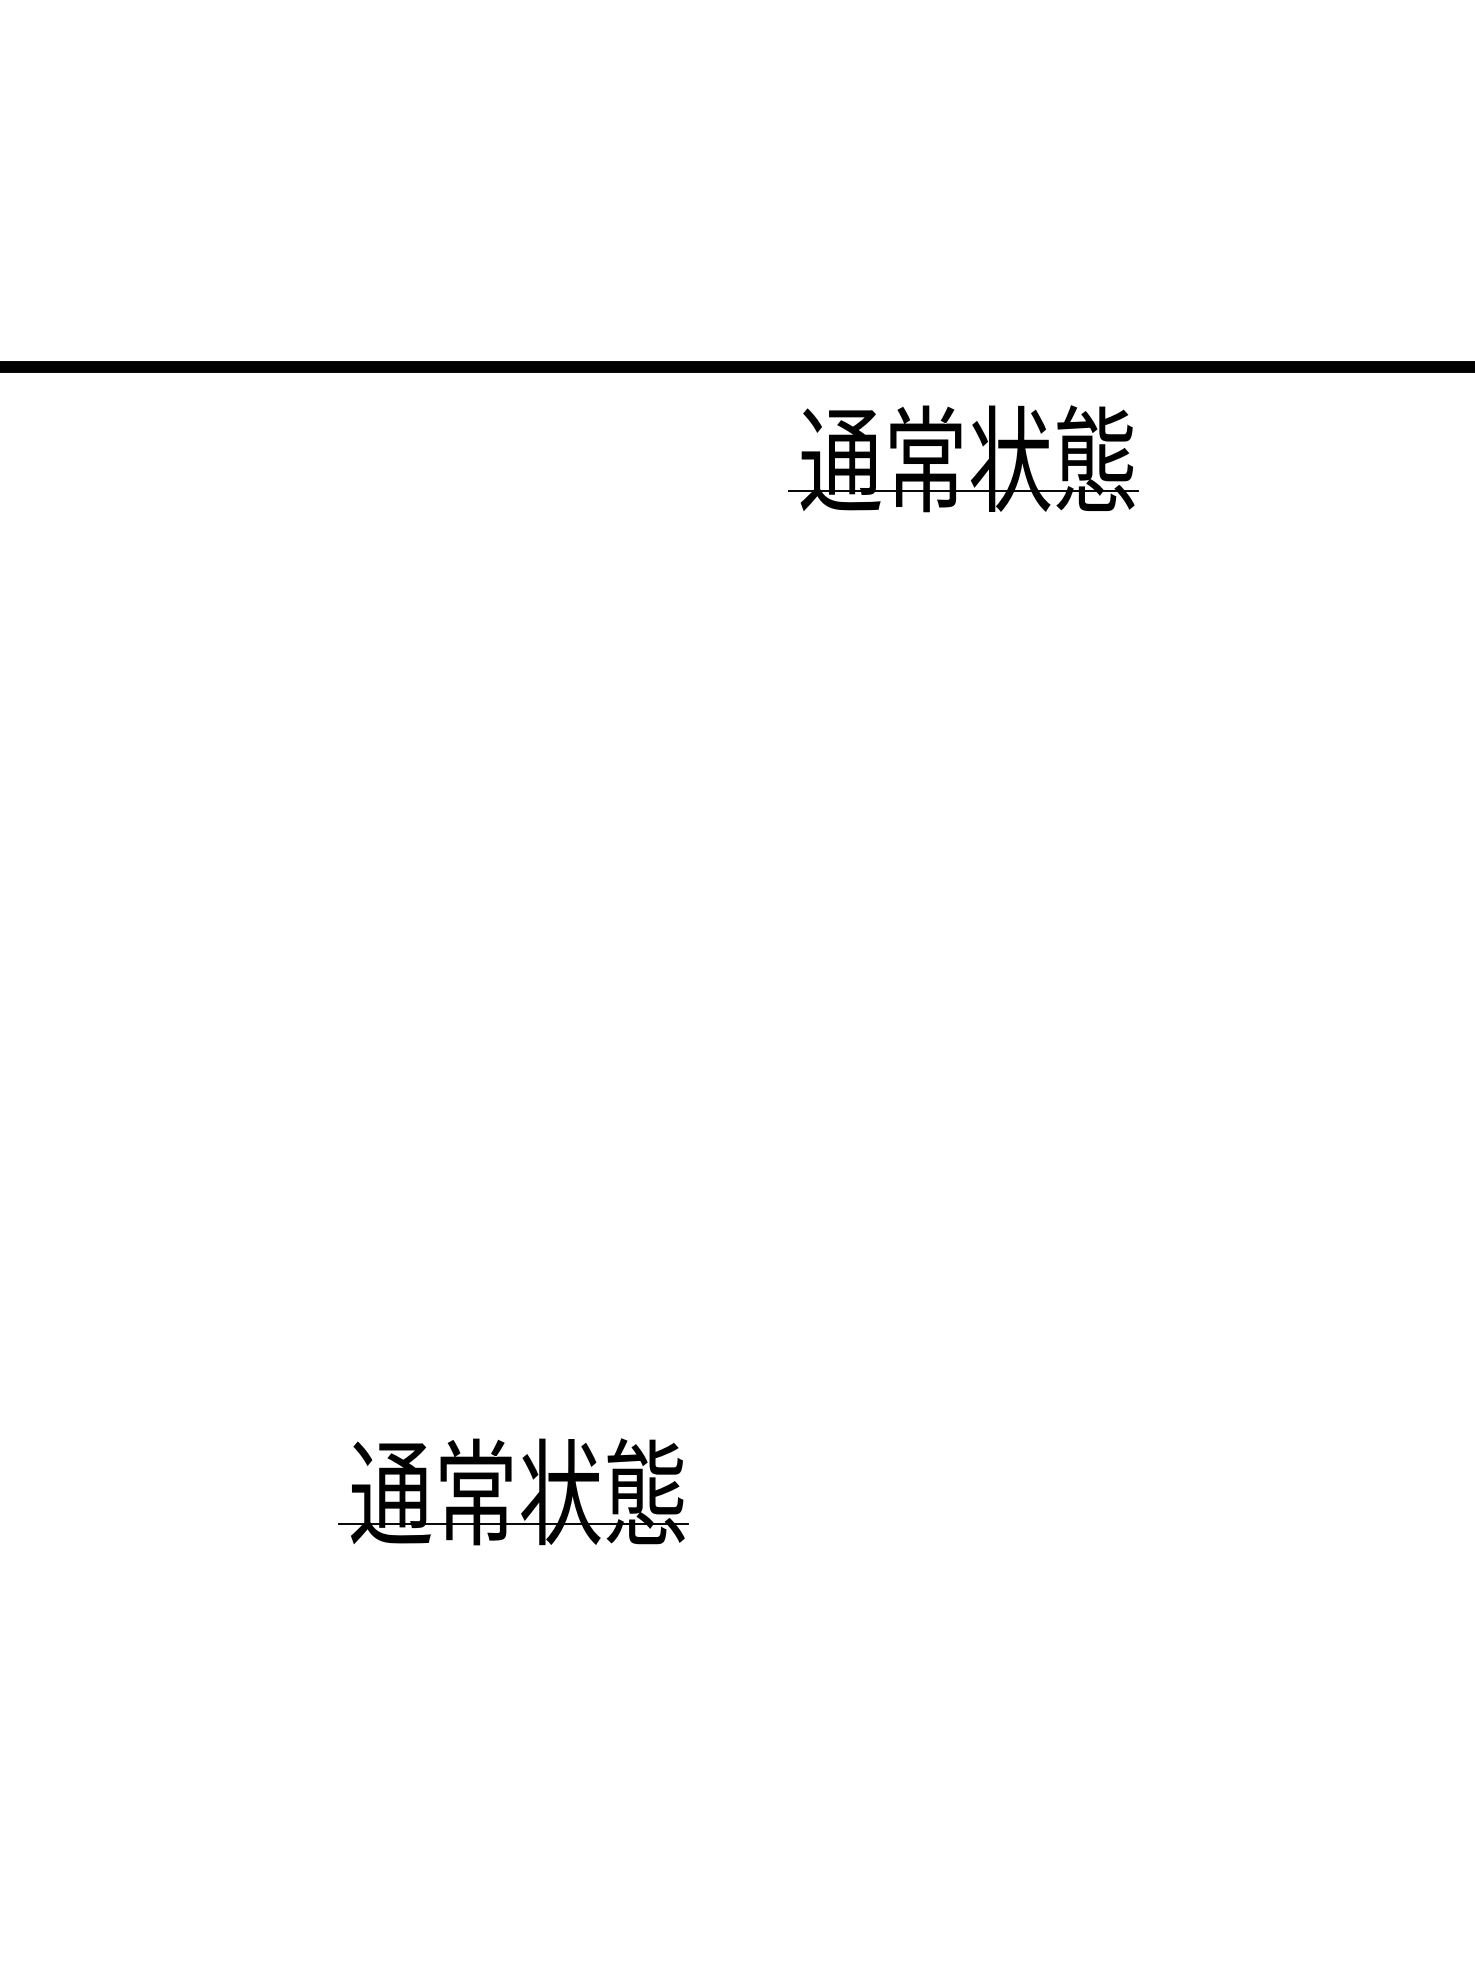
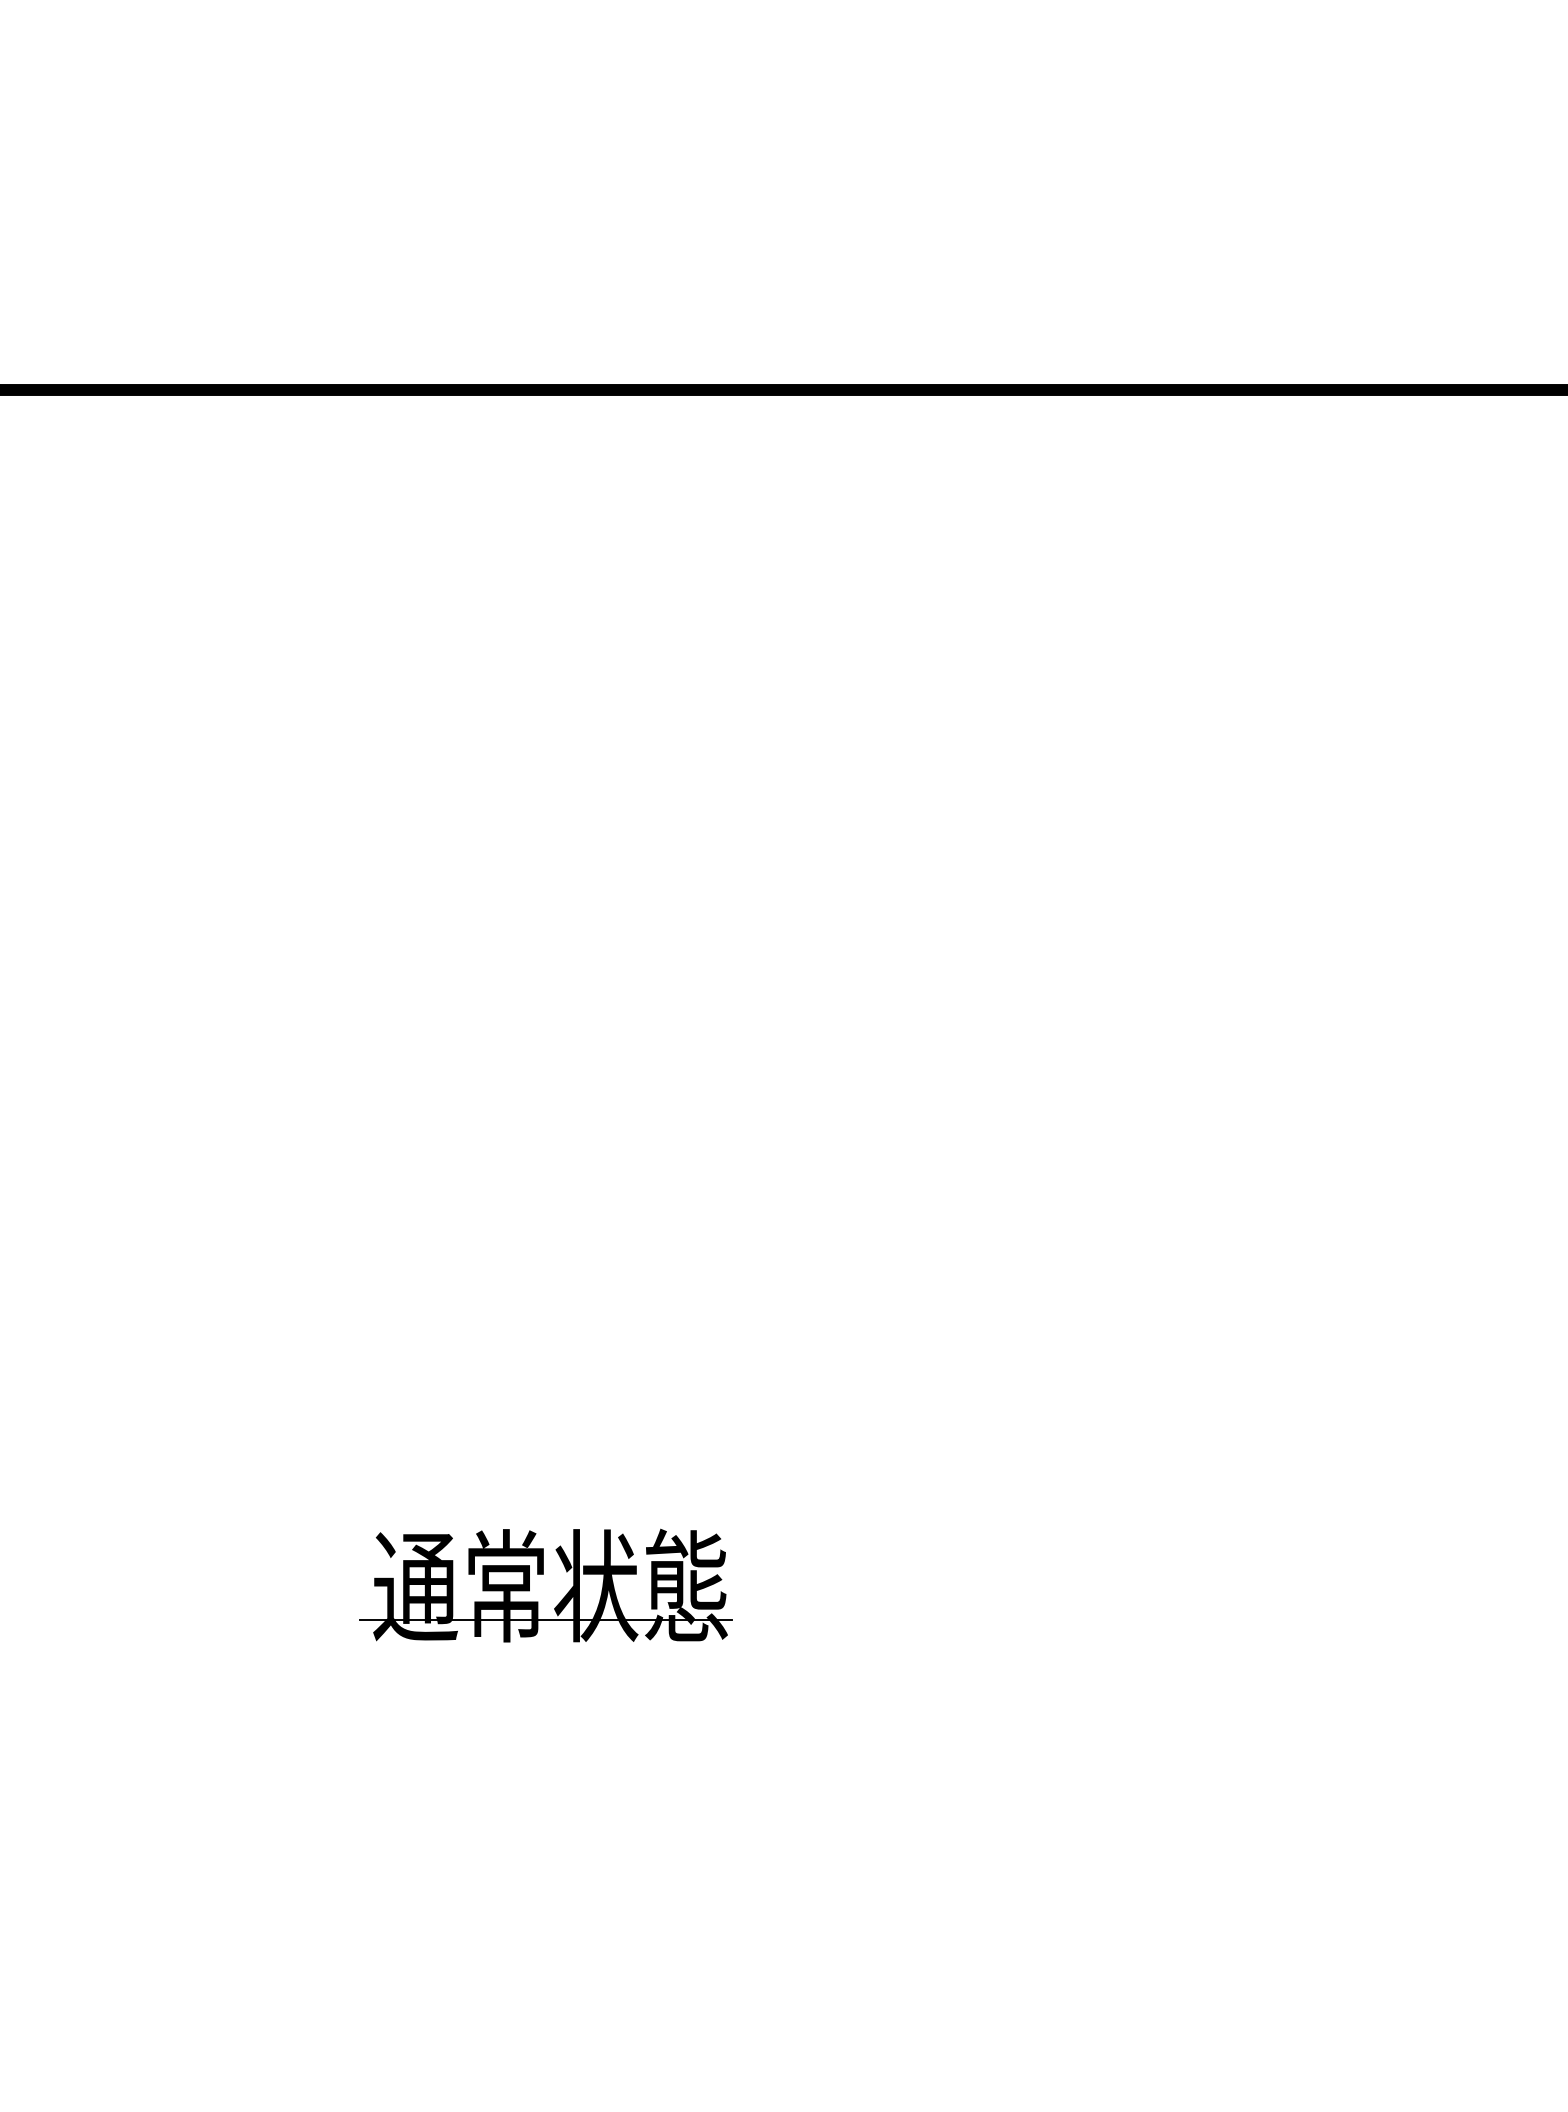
part: (960, 448) -> (1021, 476), removed

